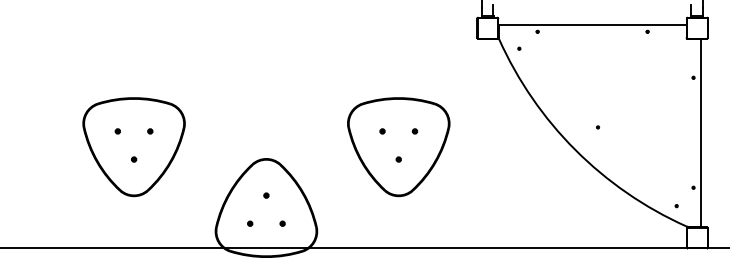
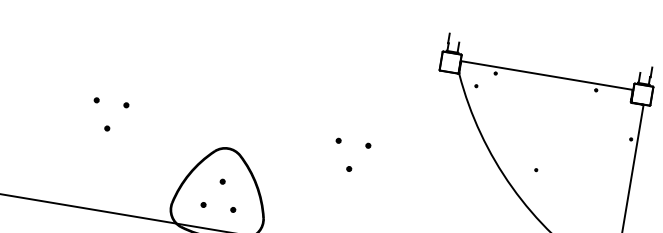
part: (133, 147) -> (108, 117), removed
part: (398, 147) -> (350, 157), removed

